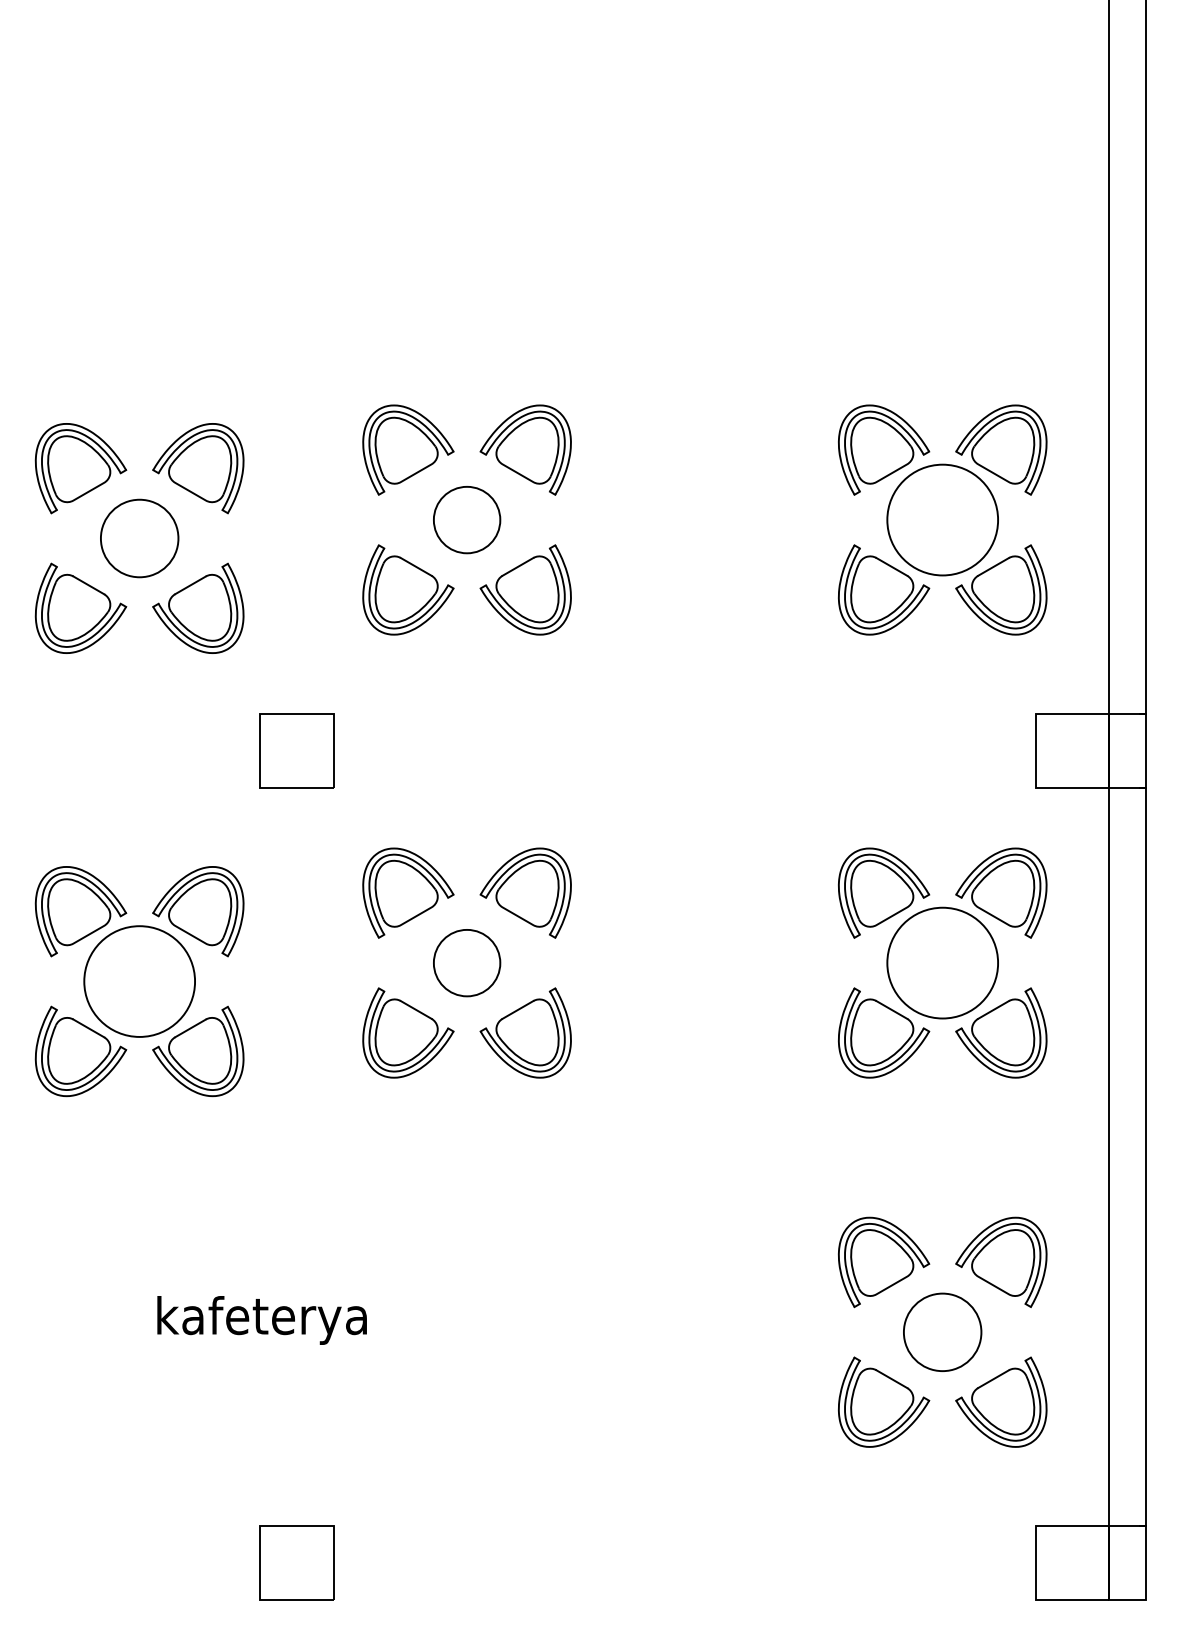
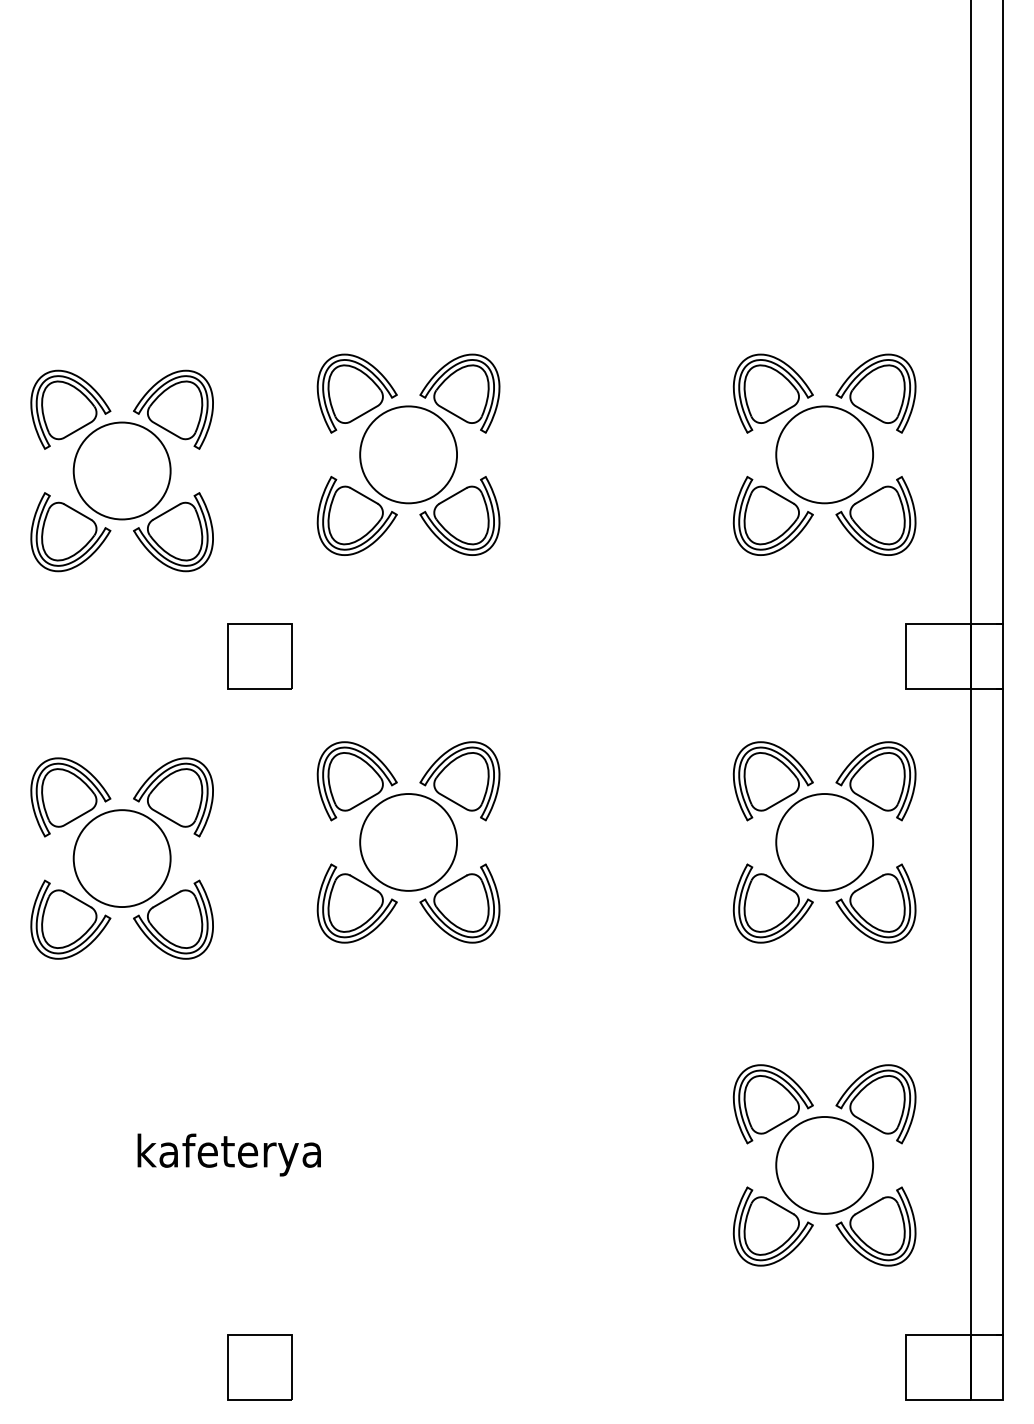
circle: (466, 519) -> (408, 454), size x1.67
circle: (139, 538) -> (122, 470), size x1.43
circle: (466, 962) -> (408, 841), size x1.67
circle: (942, 1332) -> (824, 1165), size x1.43

